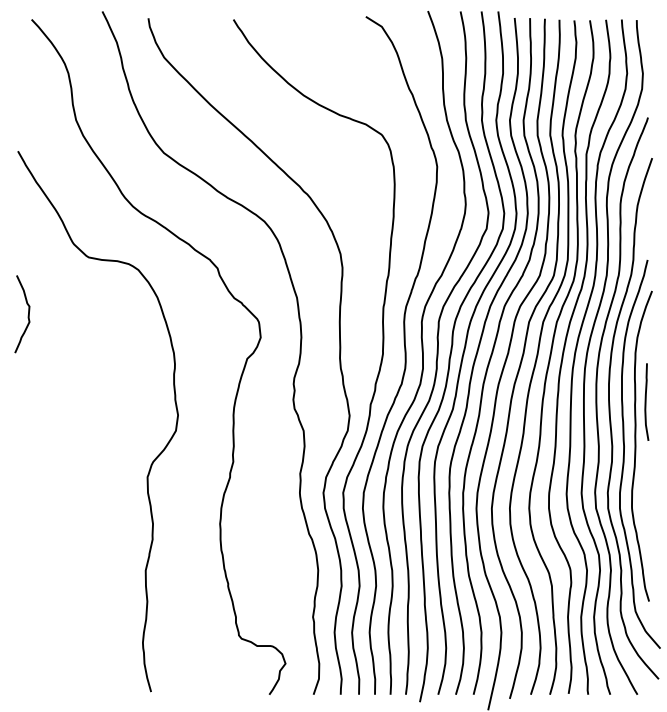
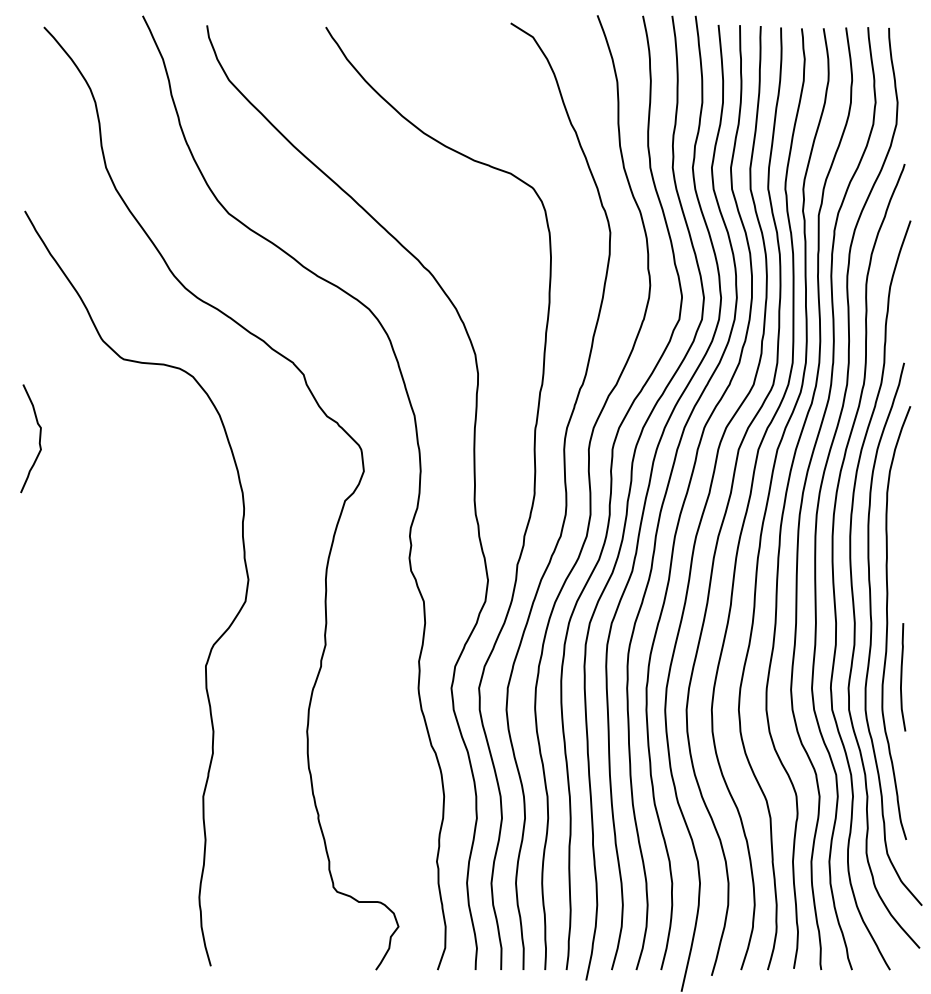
curve: (646, 401) -> (902, 676), moved

